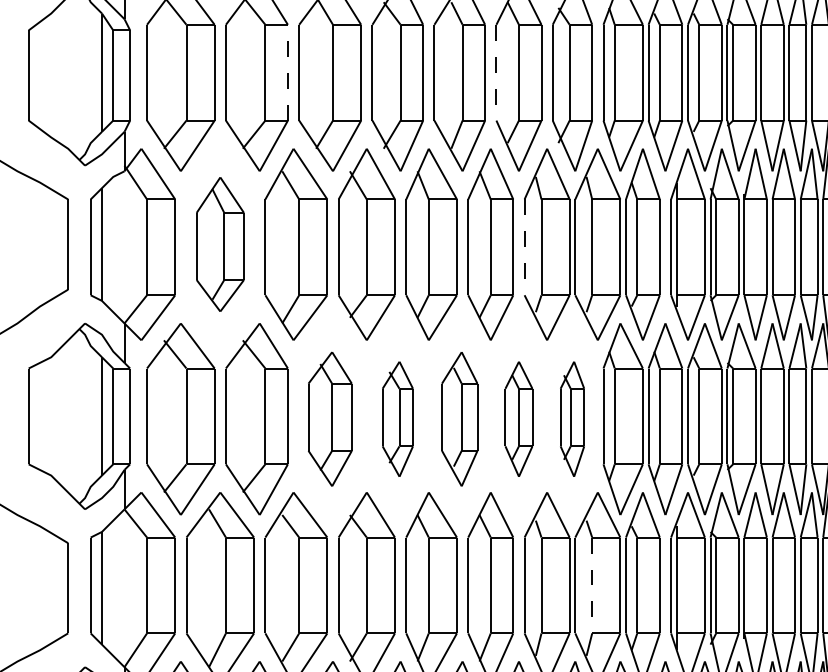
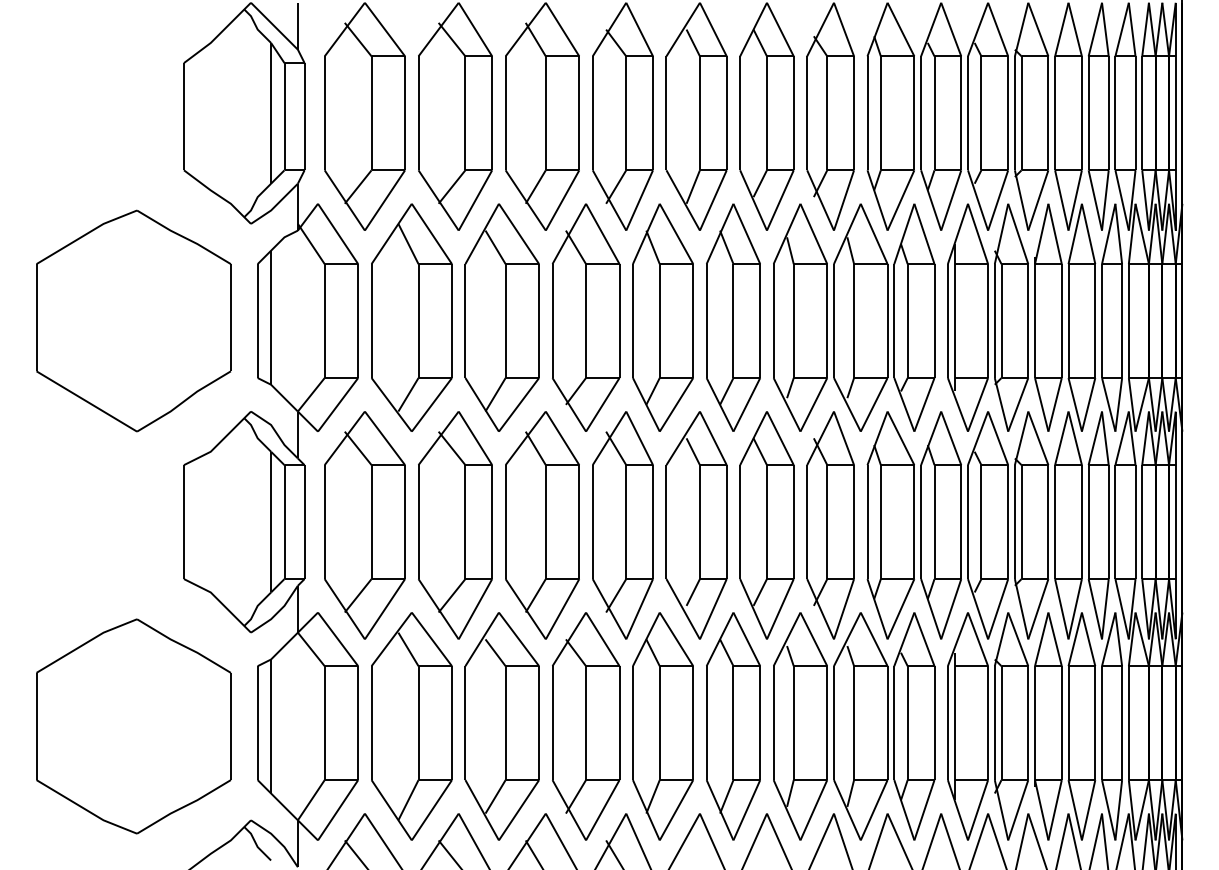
line: (288, 72) -> (492, 113), dashed -> solid
line: (496, 72) -> (740, 113), dashed -> solid
part: (220, 244) -> (411, 317), size x1.43
line: (524, 247) -> (773, 321), dashed -> solid
part: (330, 419) -> (542, 525), size x1.43
part: (397, 419) -> (622, 525), size x1.67
part: (459, 419) -> (696, 525), size x1.43
part: (518, 419) -> (766, 525), size x1.67
part: (572, 419) -> (830, 525), size x1.67
line: (592, 585) -> (854, 723), dashed -> solid

